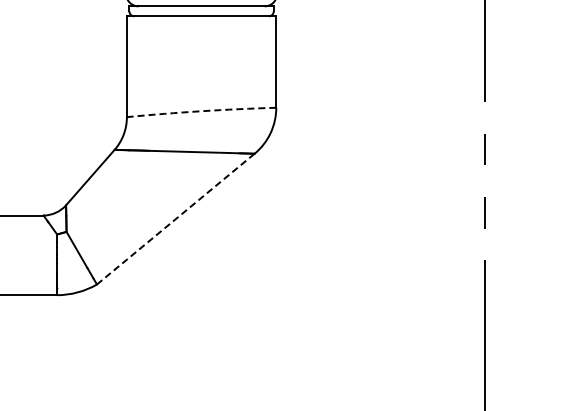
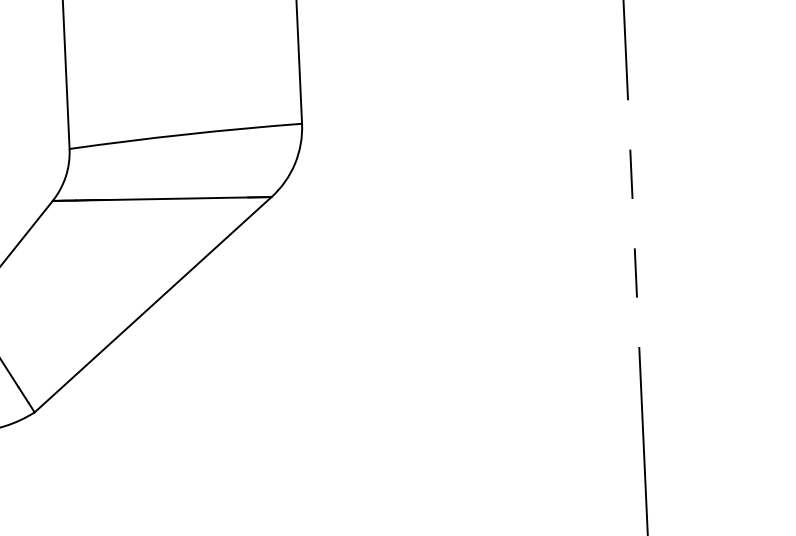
arc: (201, 111) -> (185, 134), dashed -> solid
line: (175, 219) -> (152, 305), dashed -> solid

